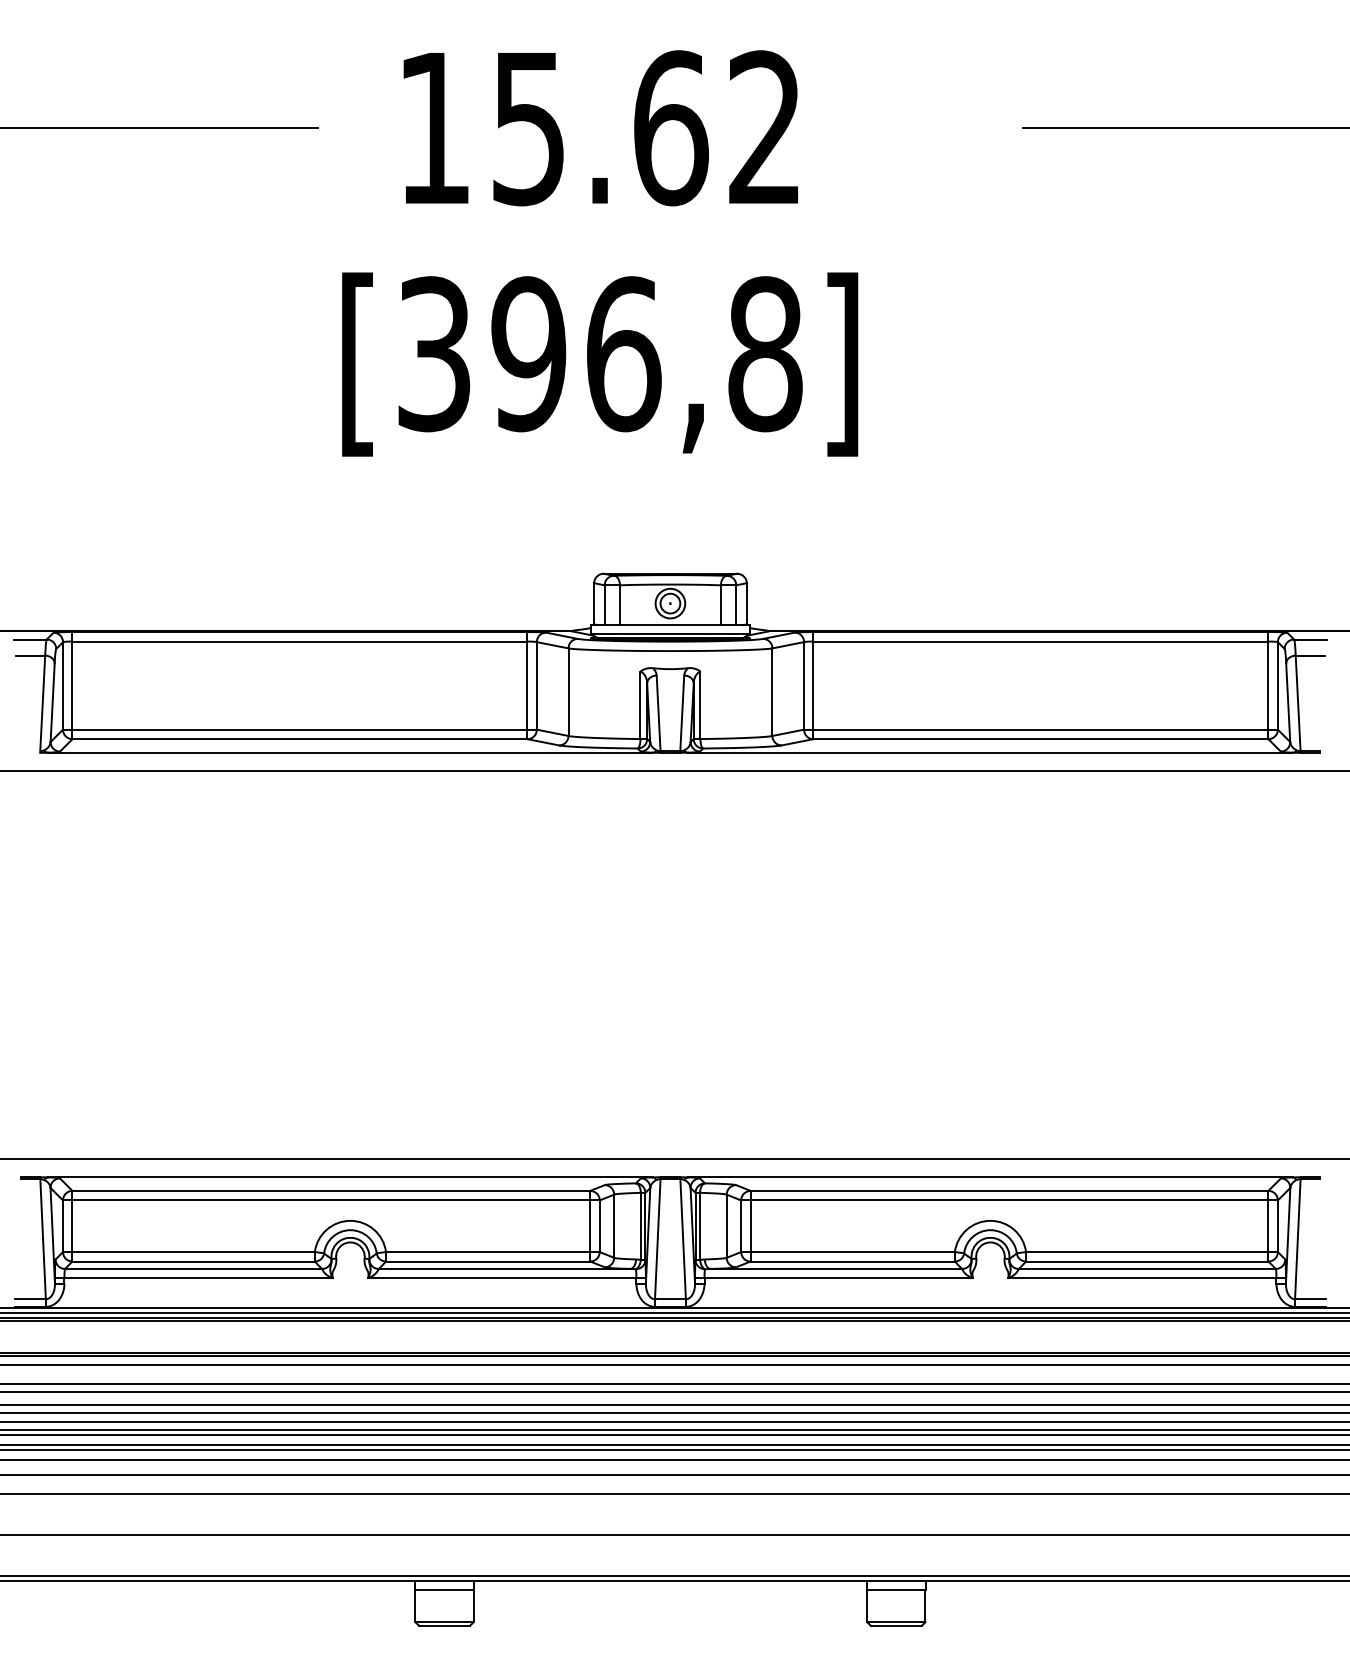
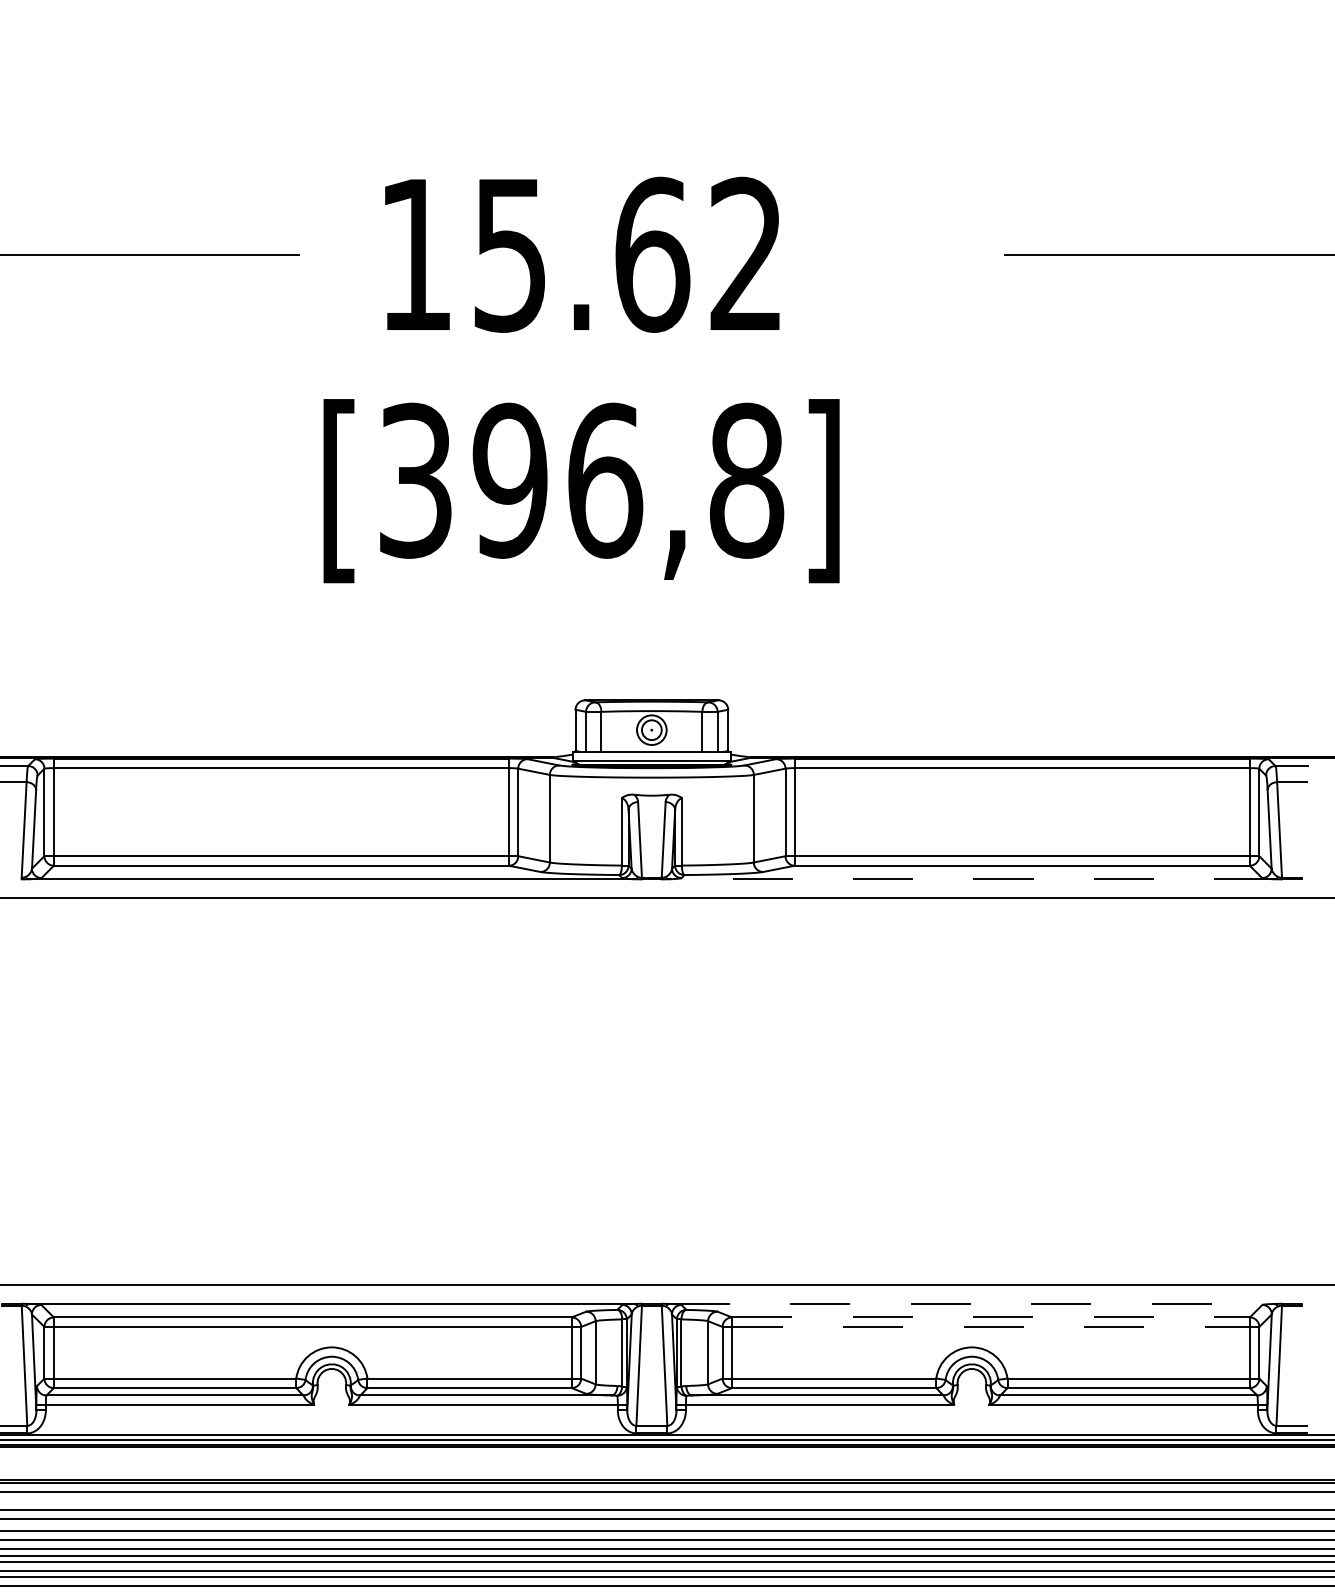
line: (990, 752) -> (971, 879), solid -> dashed
line: (990, 1177) -> (971, 1304), solid -> dashed
line: (1009, 1190) -> (990, 1317), solid -> dashed
line: (1010, 1200) -> (991, 1327), solid -> dashed

